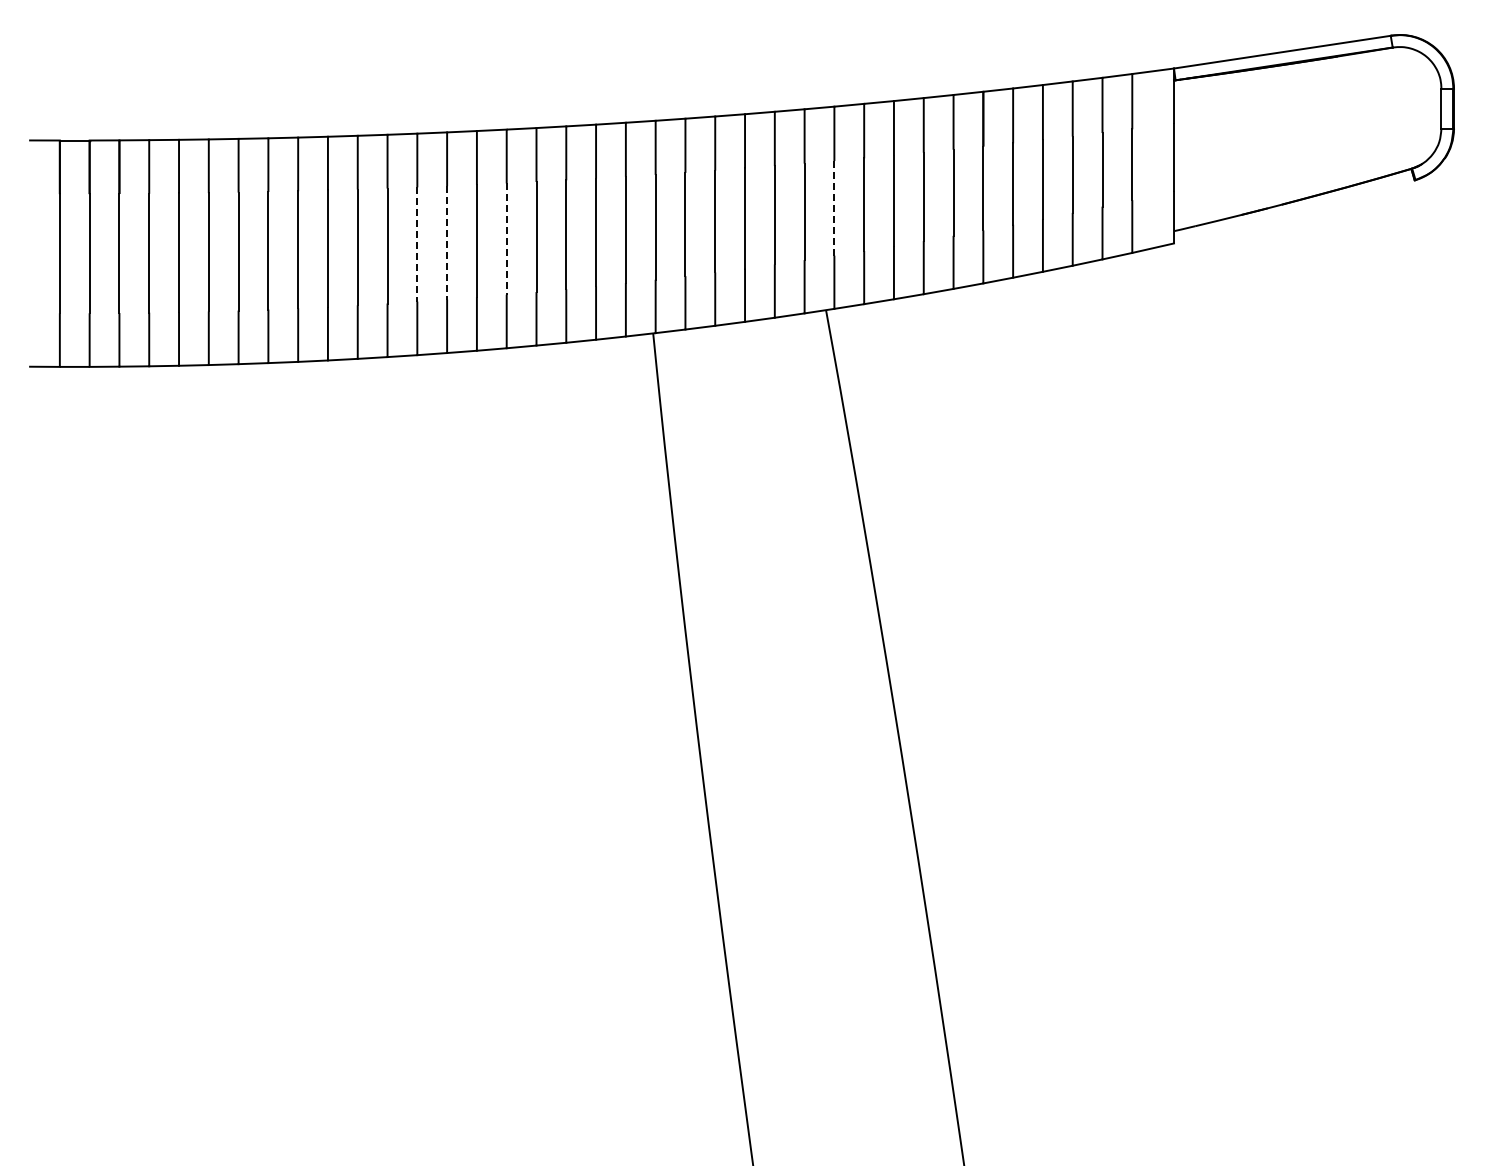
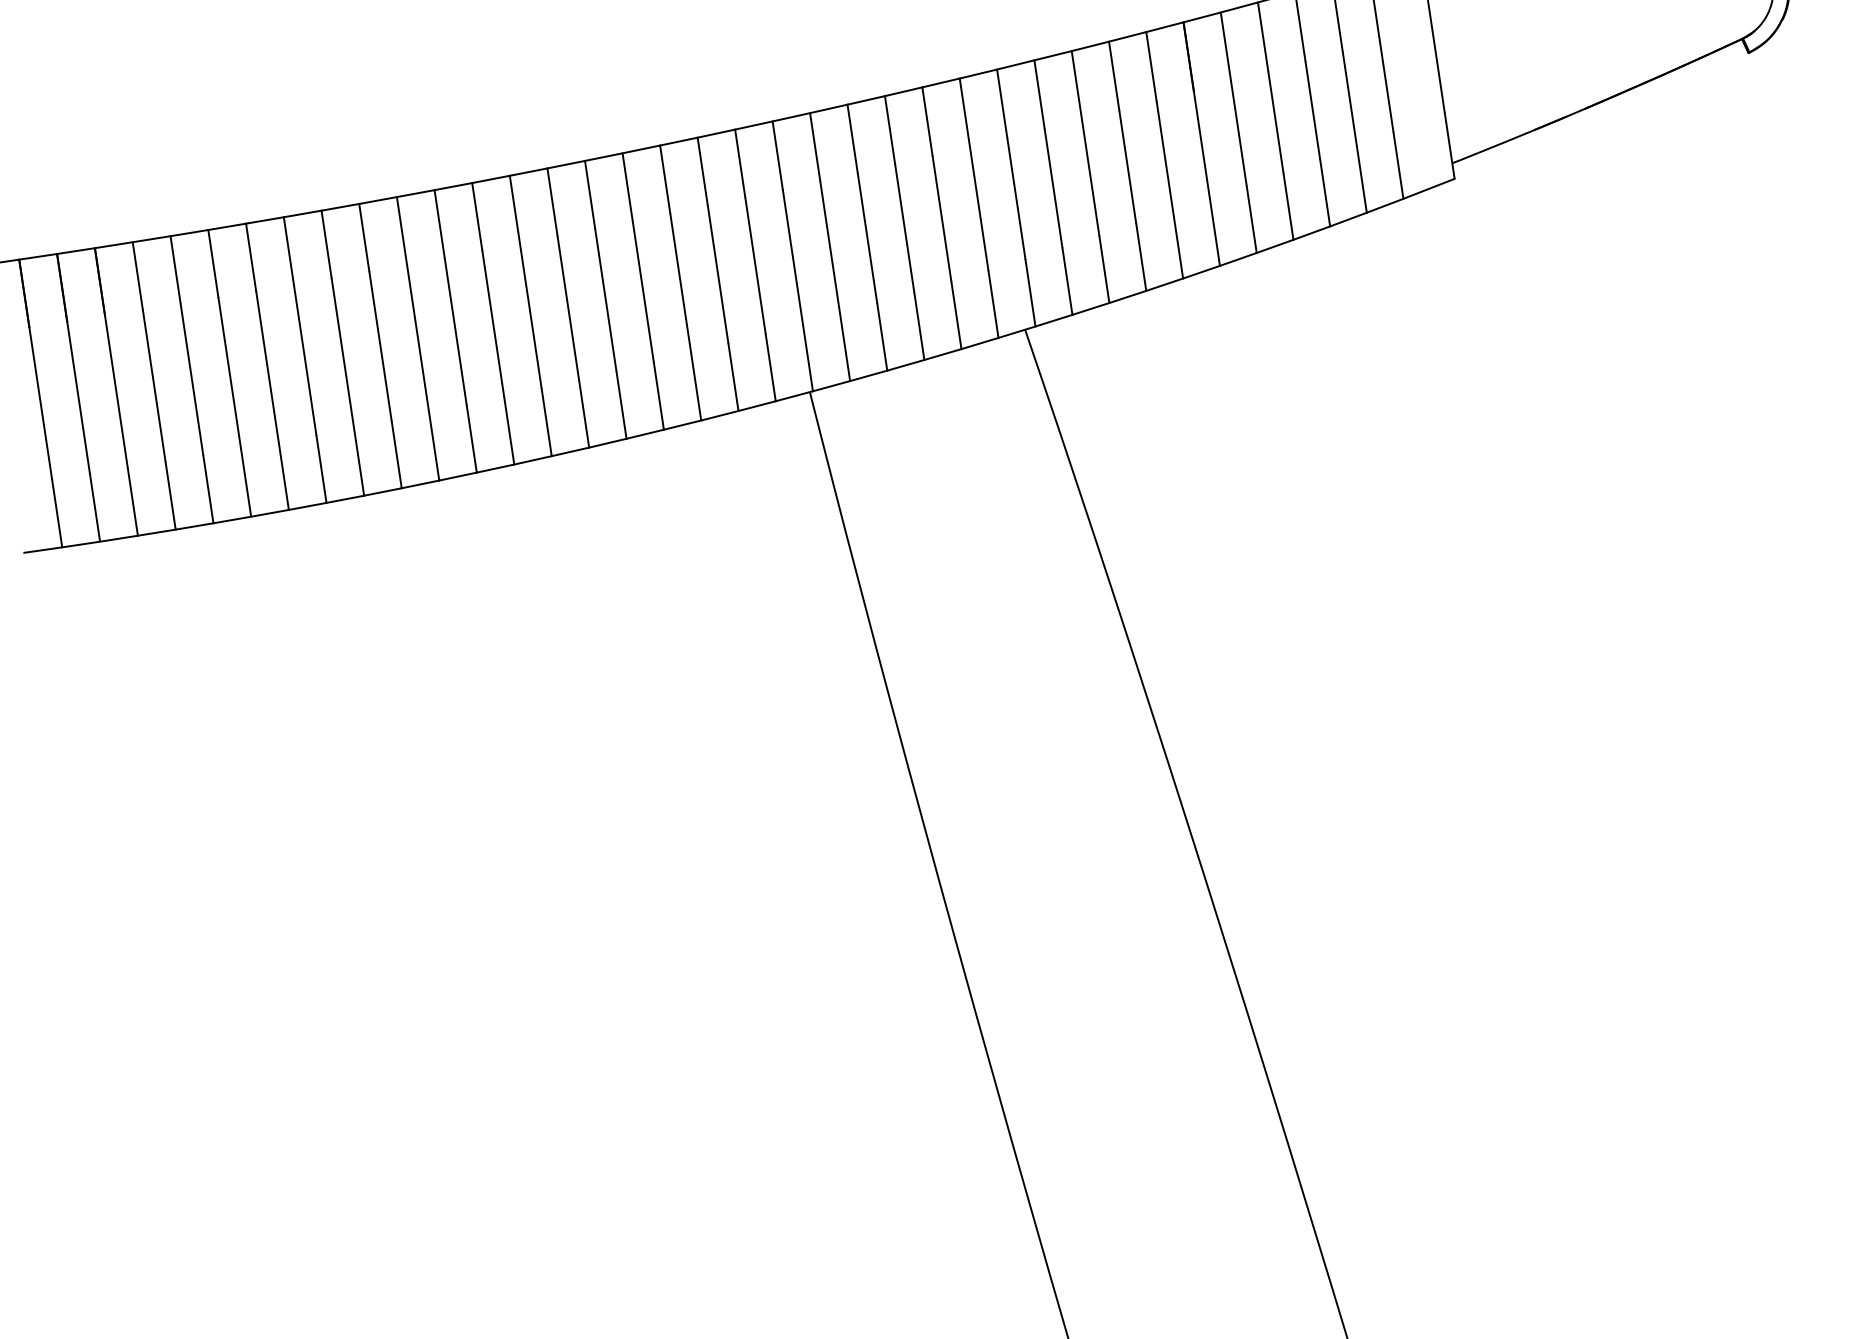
line: (834, 208) -> (1016, 198), dashed -> solid
line: (506, 239) -> (605, 300), dashed -> solid
line: (447, 242) -> (531, 315), dashed -> solid
line: (417, 245) -> (493, 325), dashed -> solid

